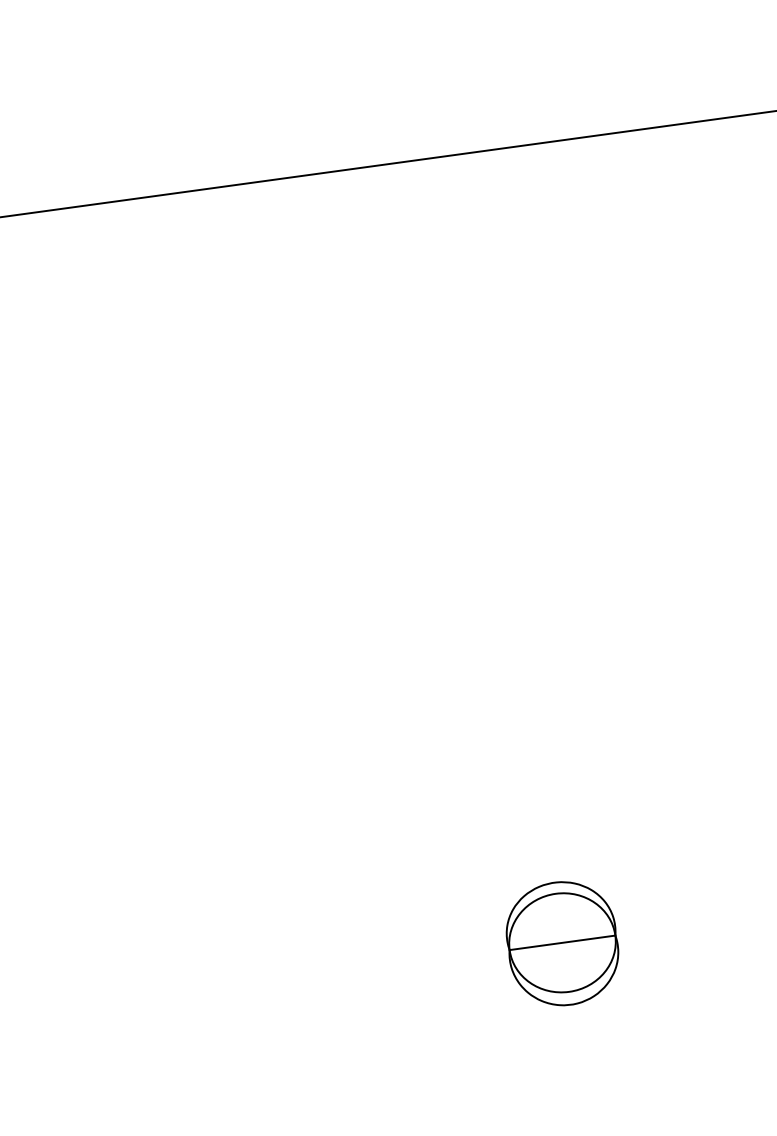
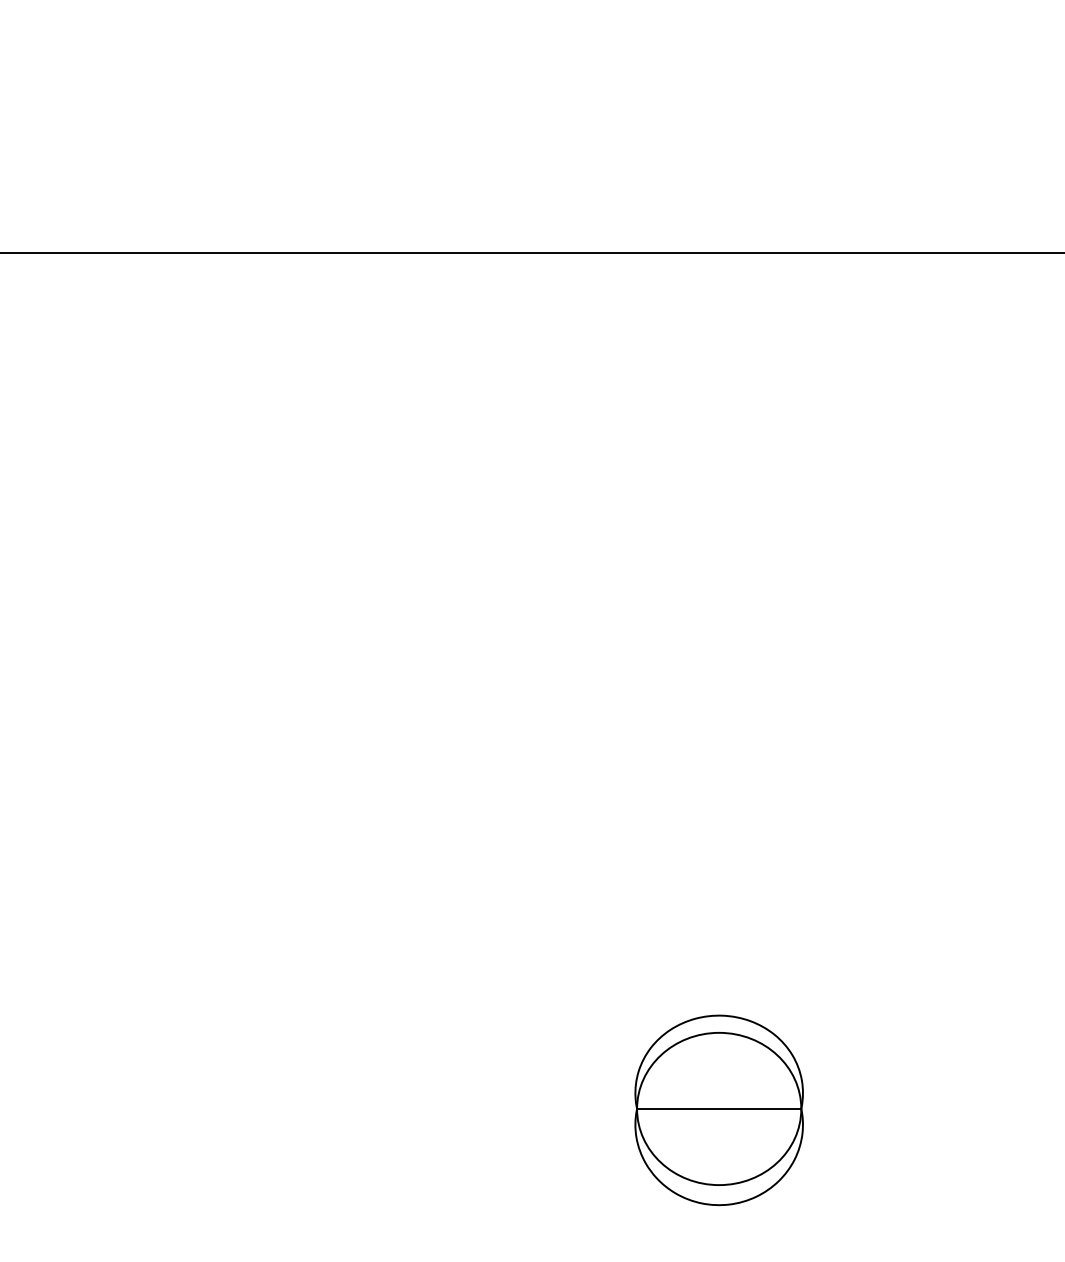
part: (562, 943) -> (718, 1110), size x1.43

